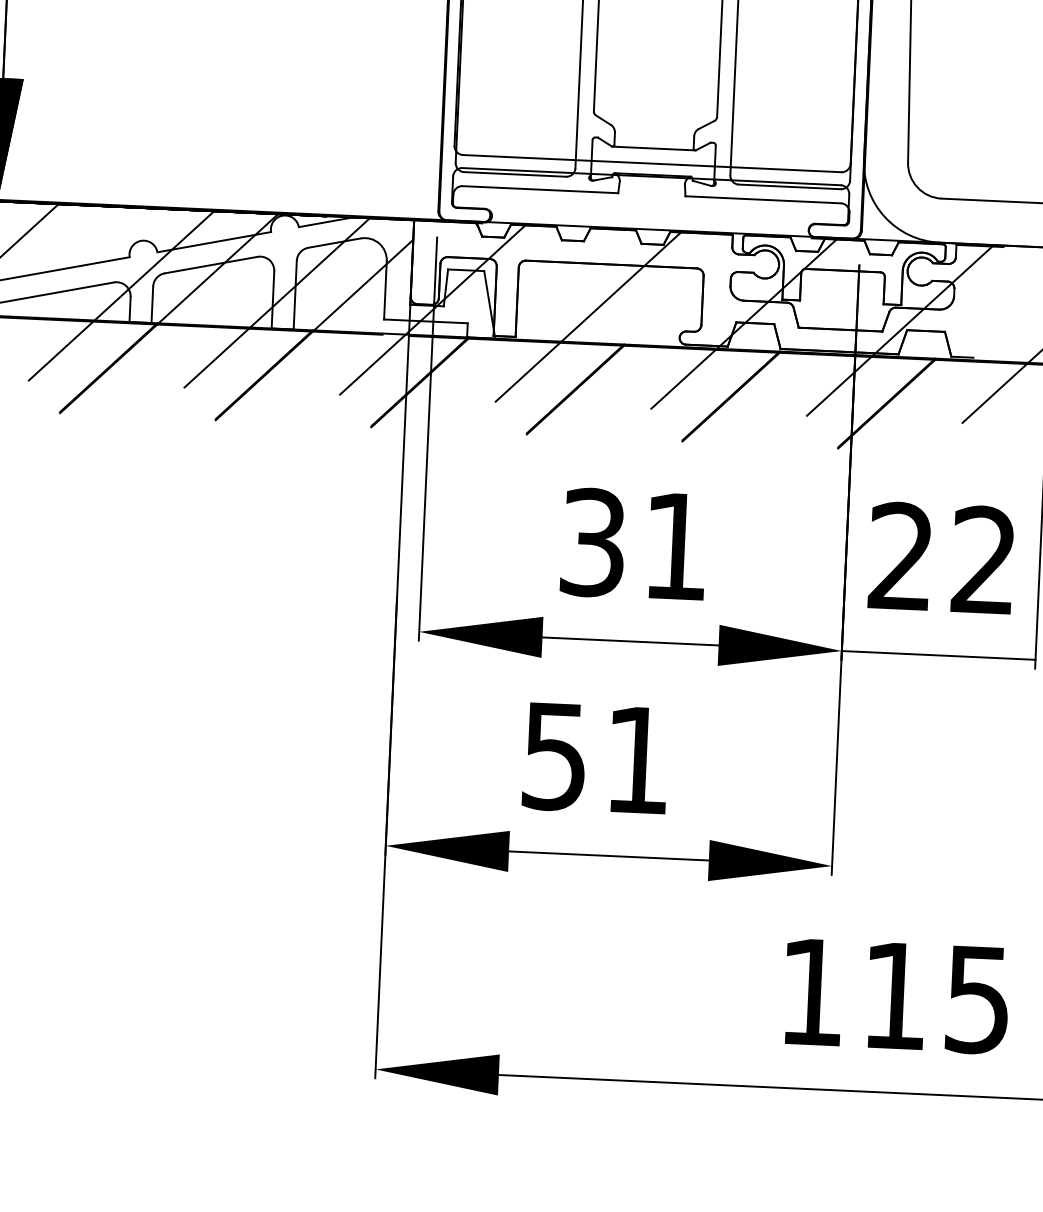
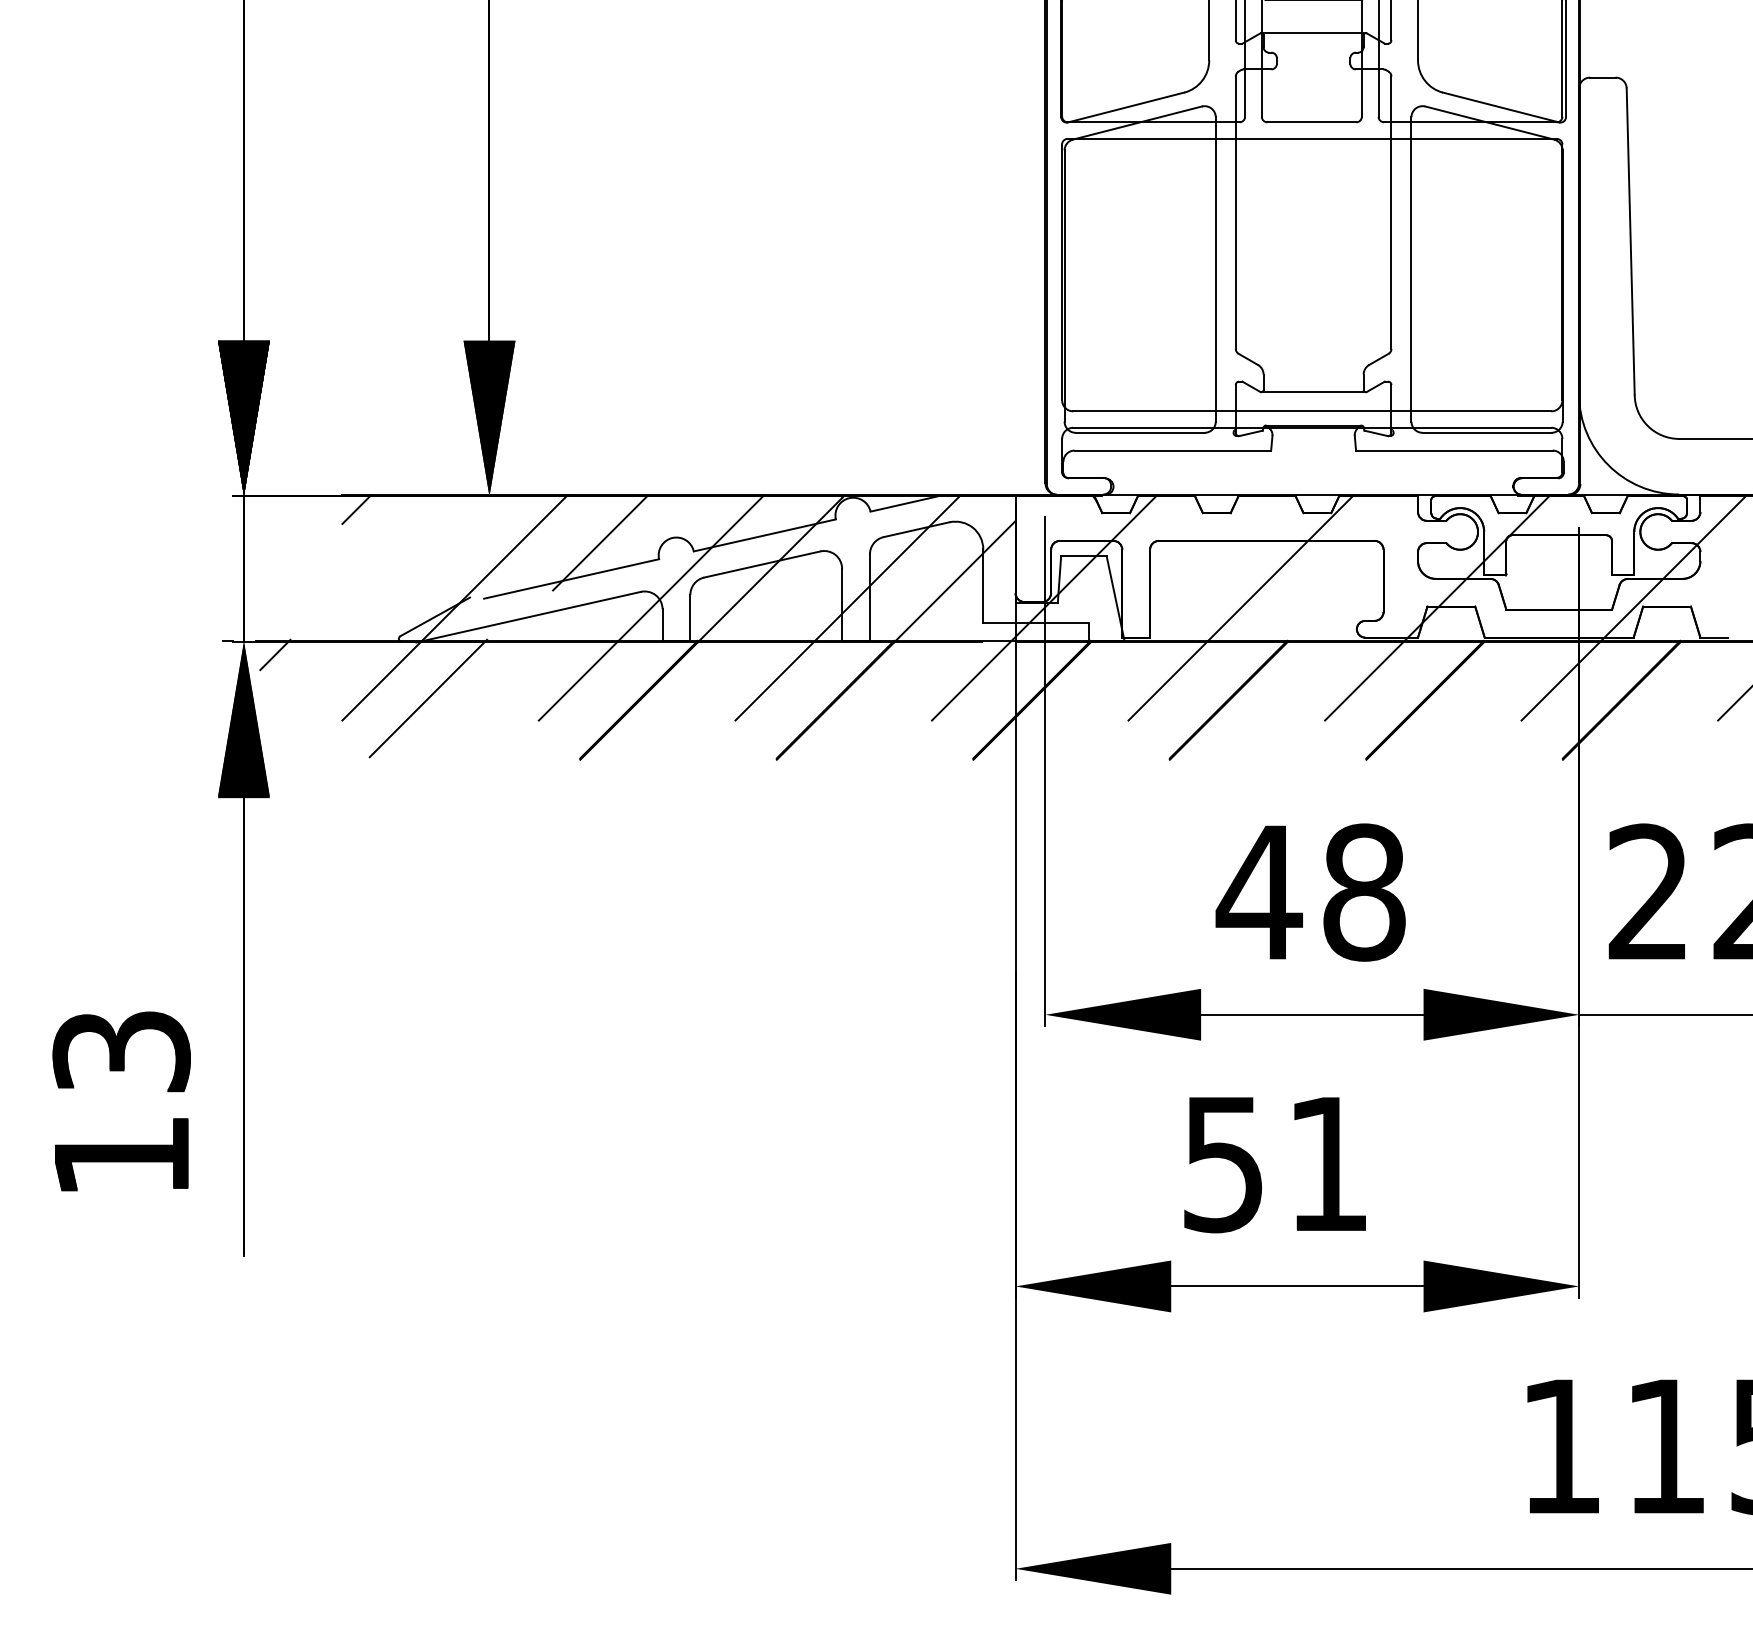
line: (83, 242) -> (600, 543), added
text: (633, 544) -> (1310, 892), 31 -> 48

